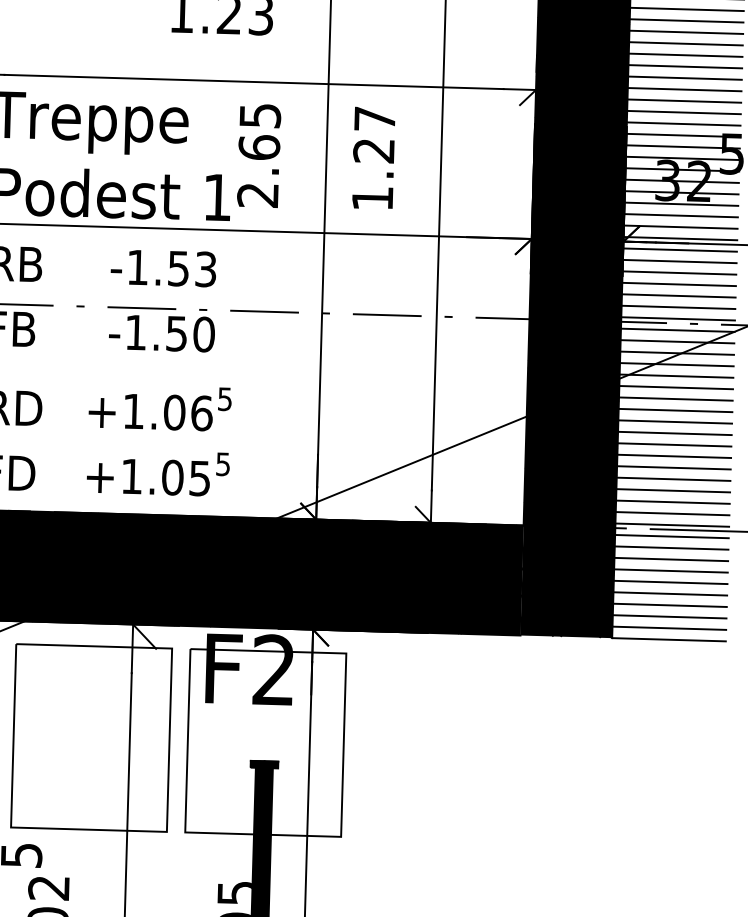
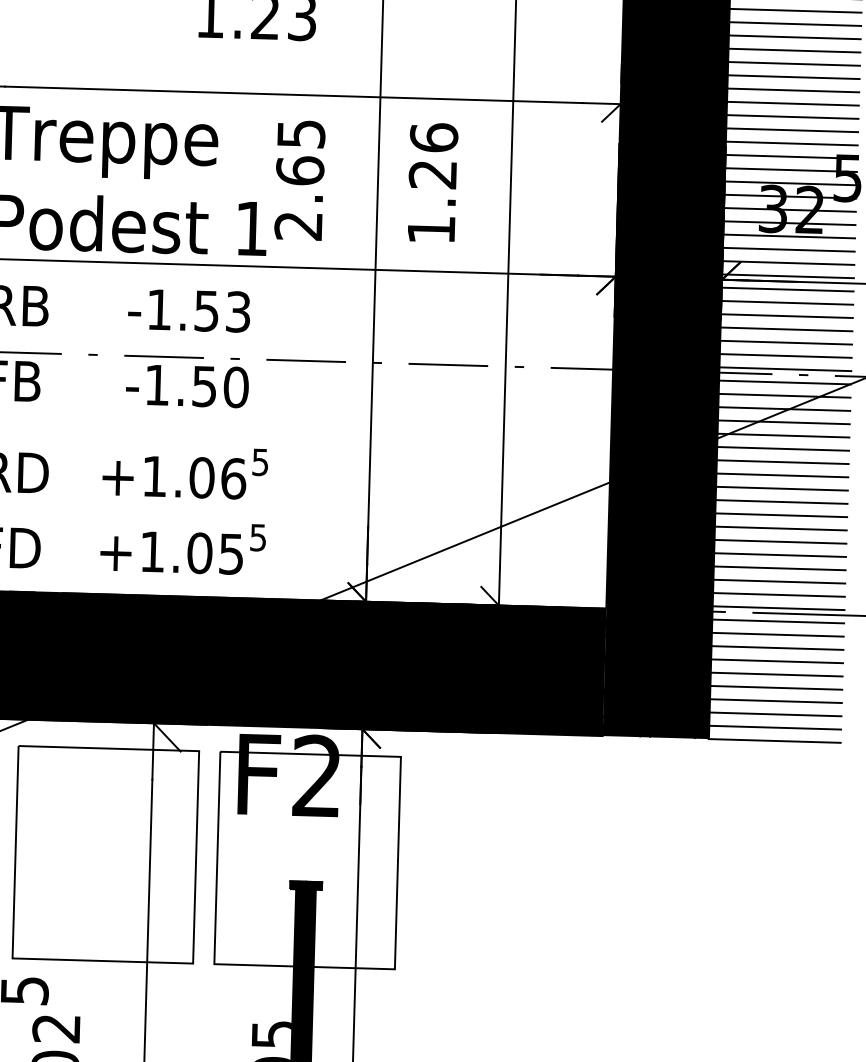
text: (374, 118) -> (433, 137), 1.27 -> 1.26

